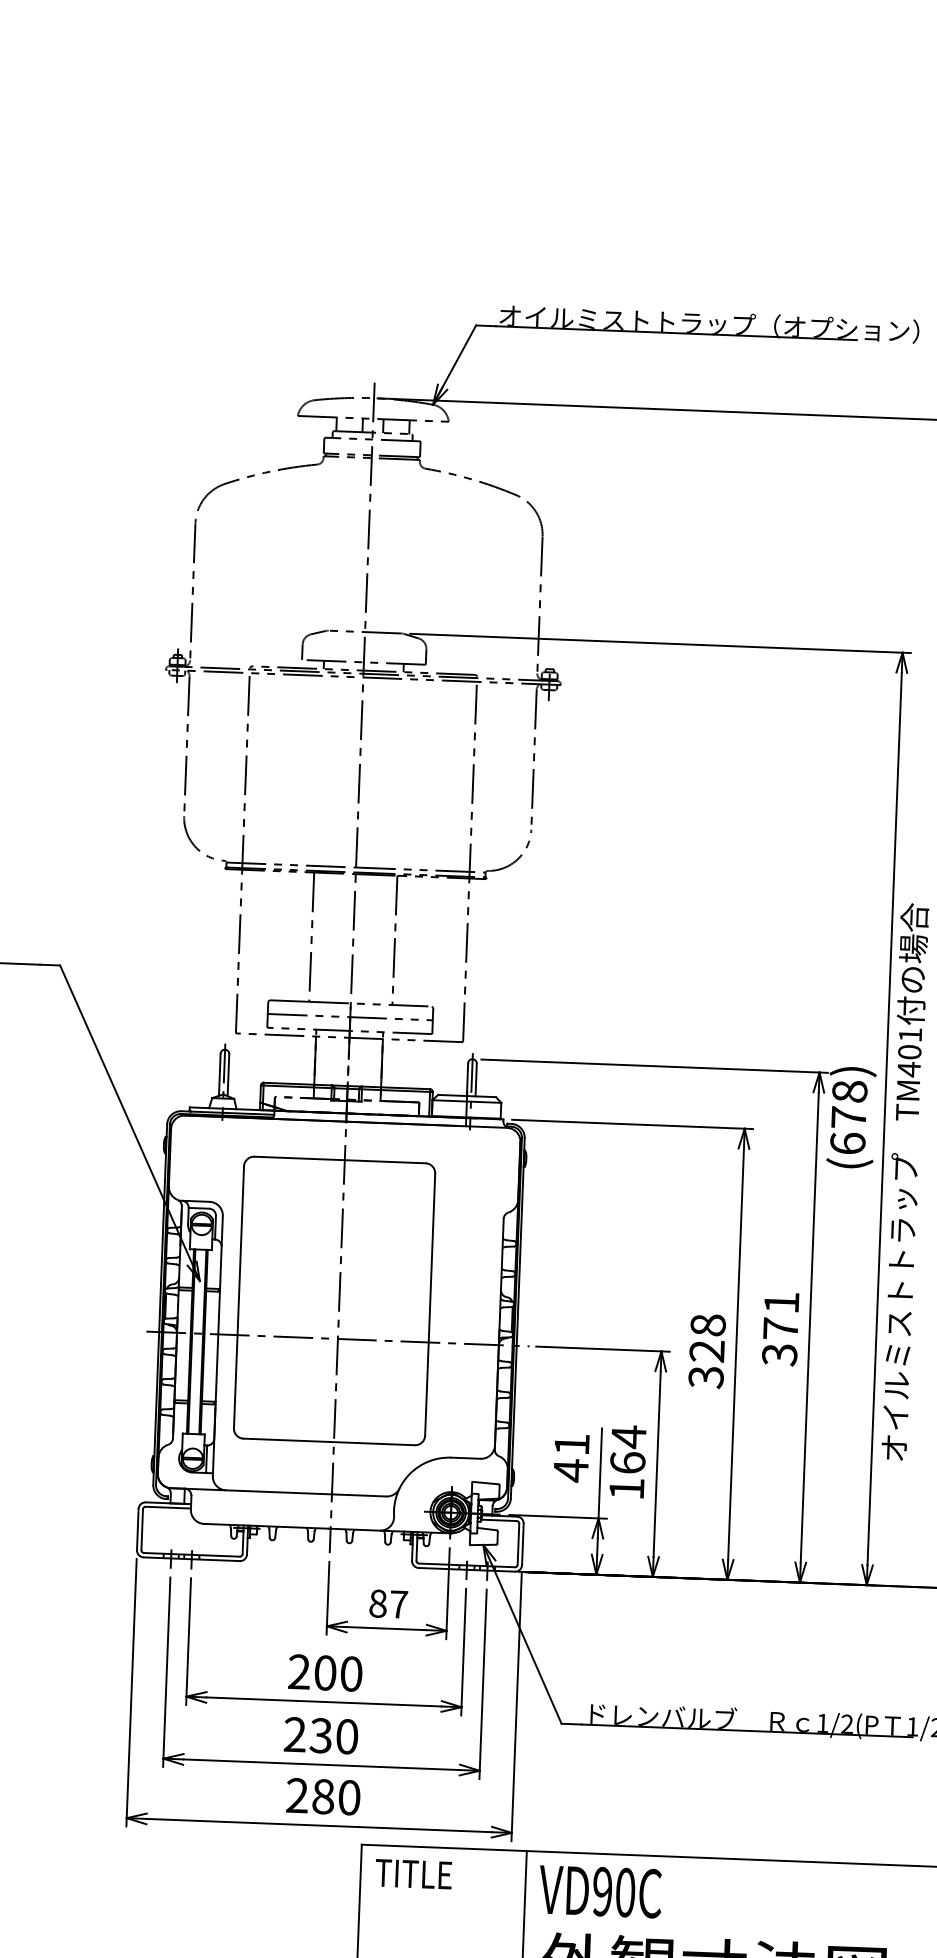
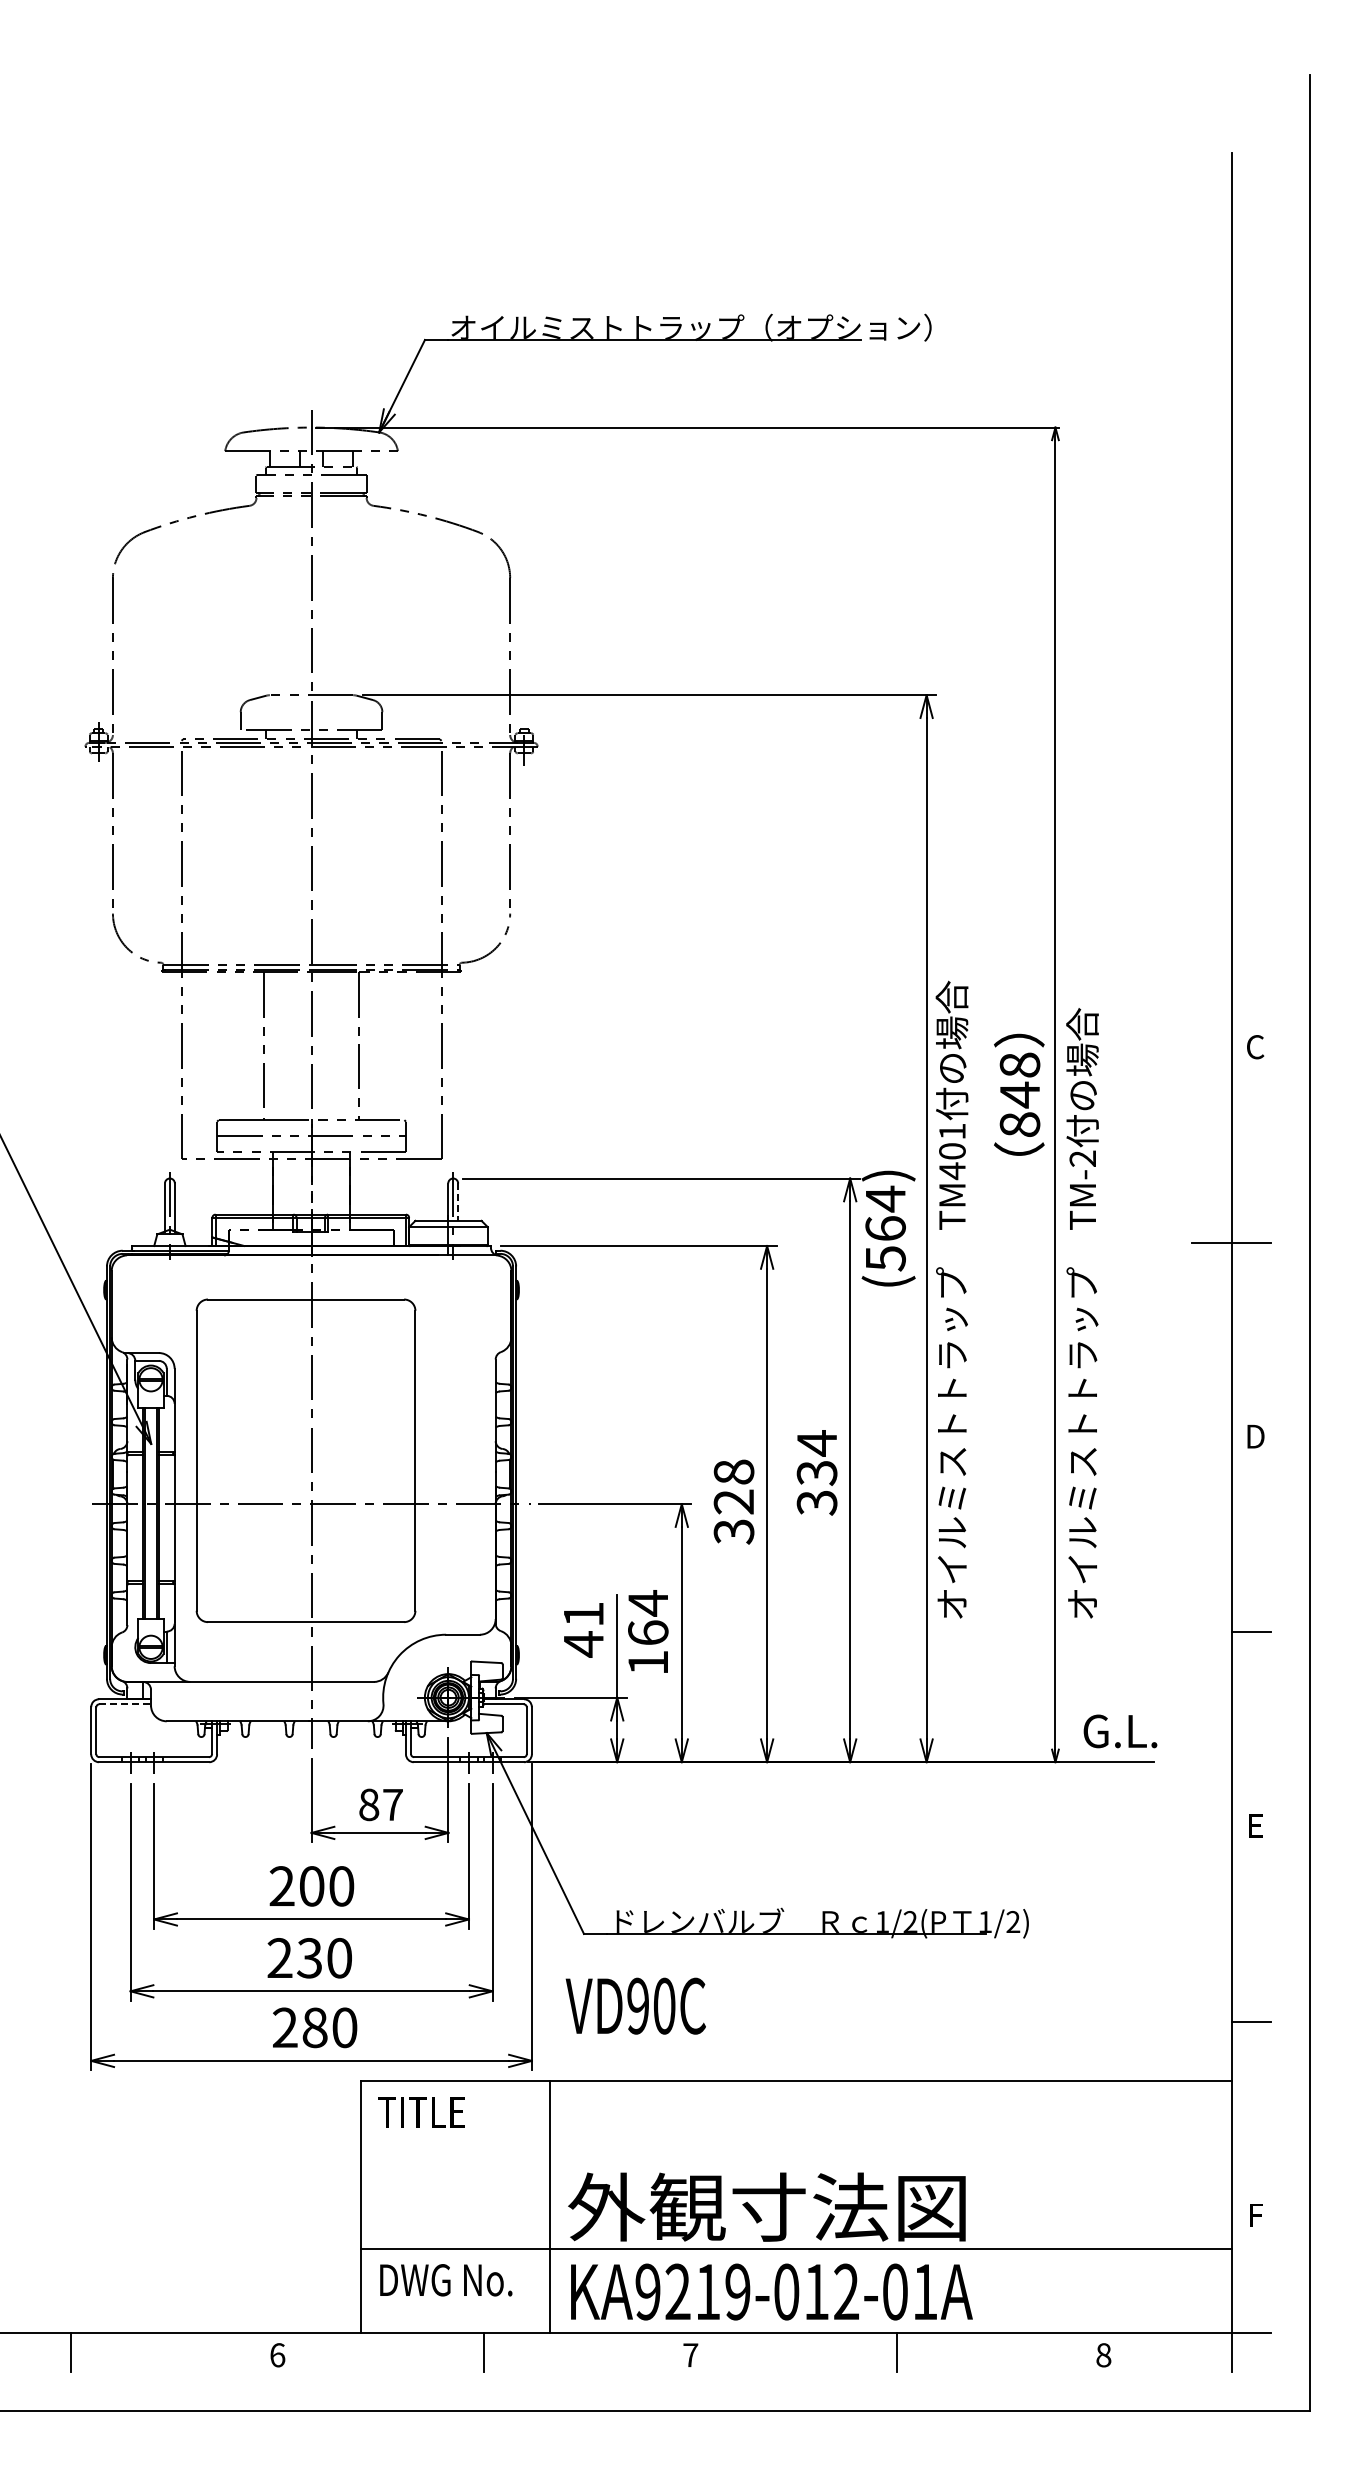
line: (476, 1080) -> (458, 1202), solid -> dashed
text: (848, 1117) -> (885, 1228), (678) -> (564)
text: (780, 1315) -> (816, 1457), 371 -> 334
line: (168, 1507) -> (125, 1704), solid -> dashed
text: (600, 1891) -> (635, 2005), moved

